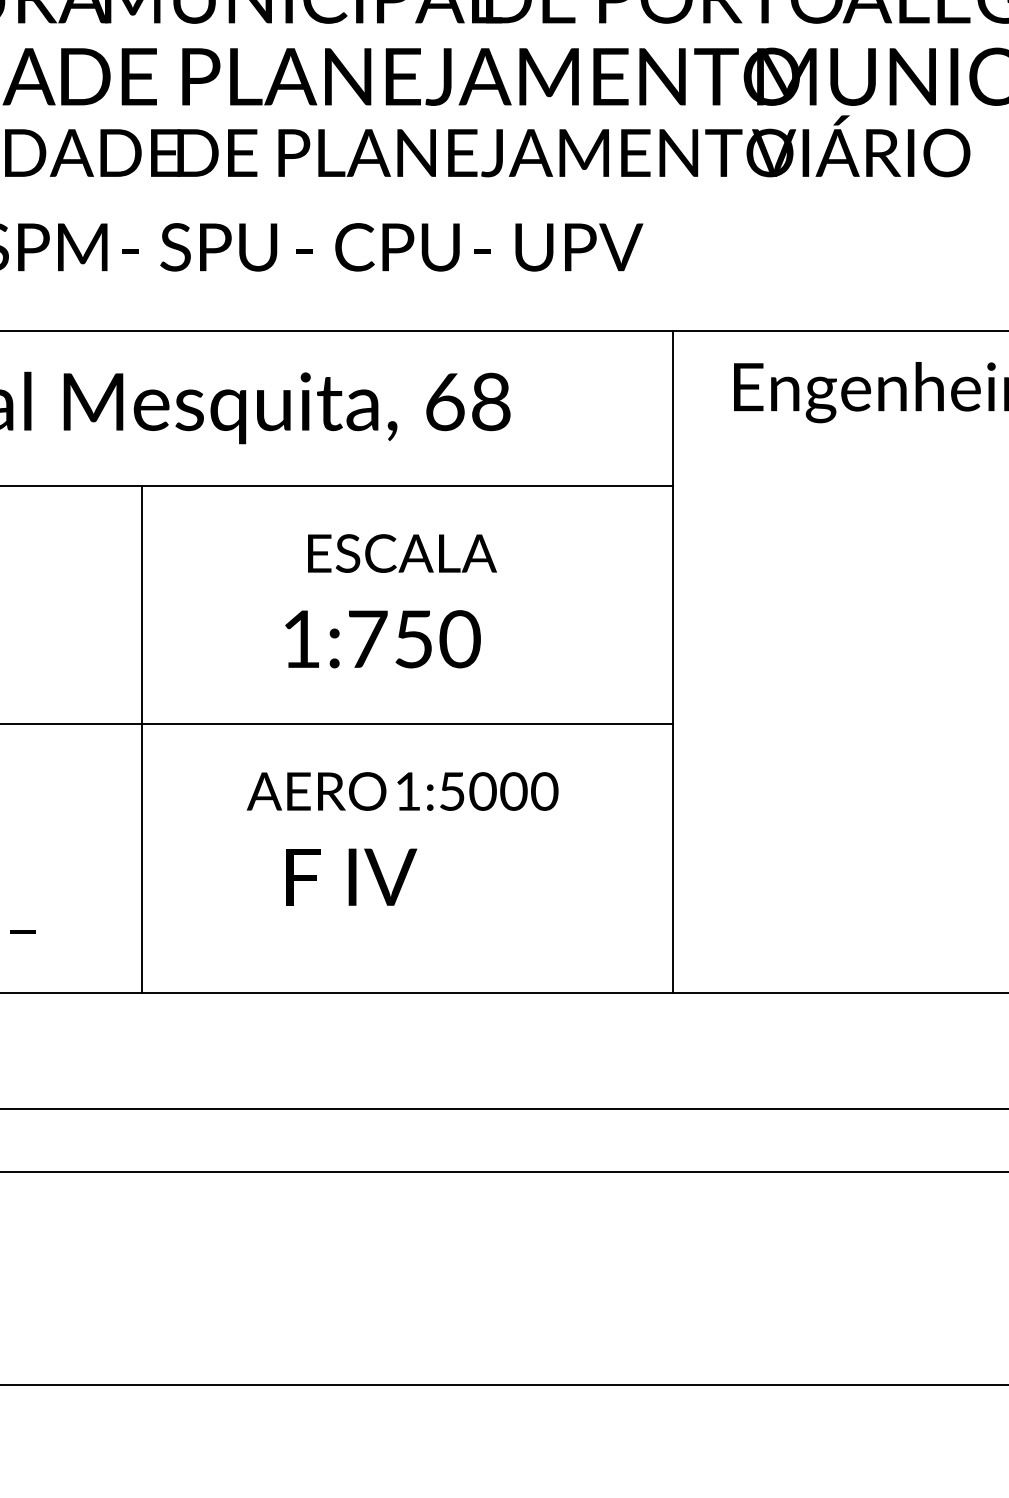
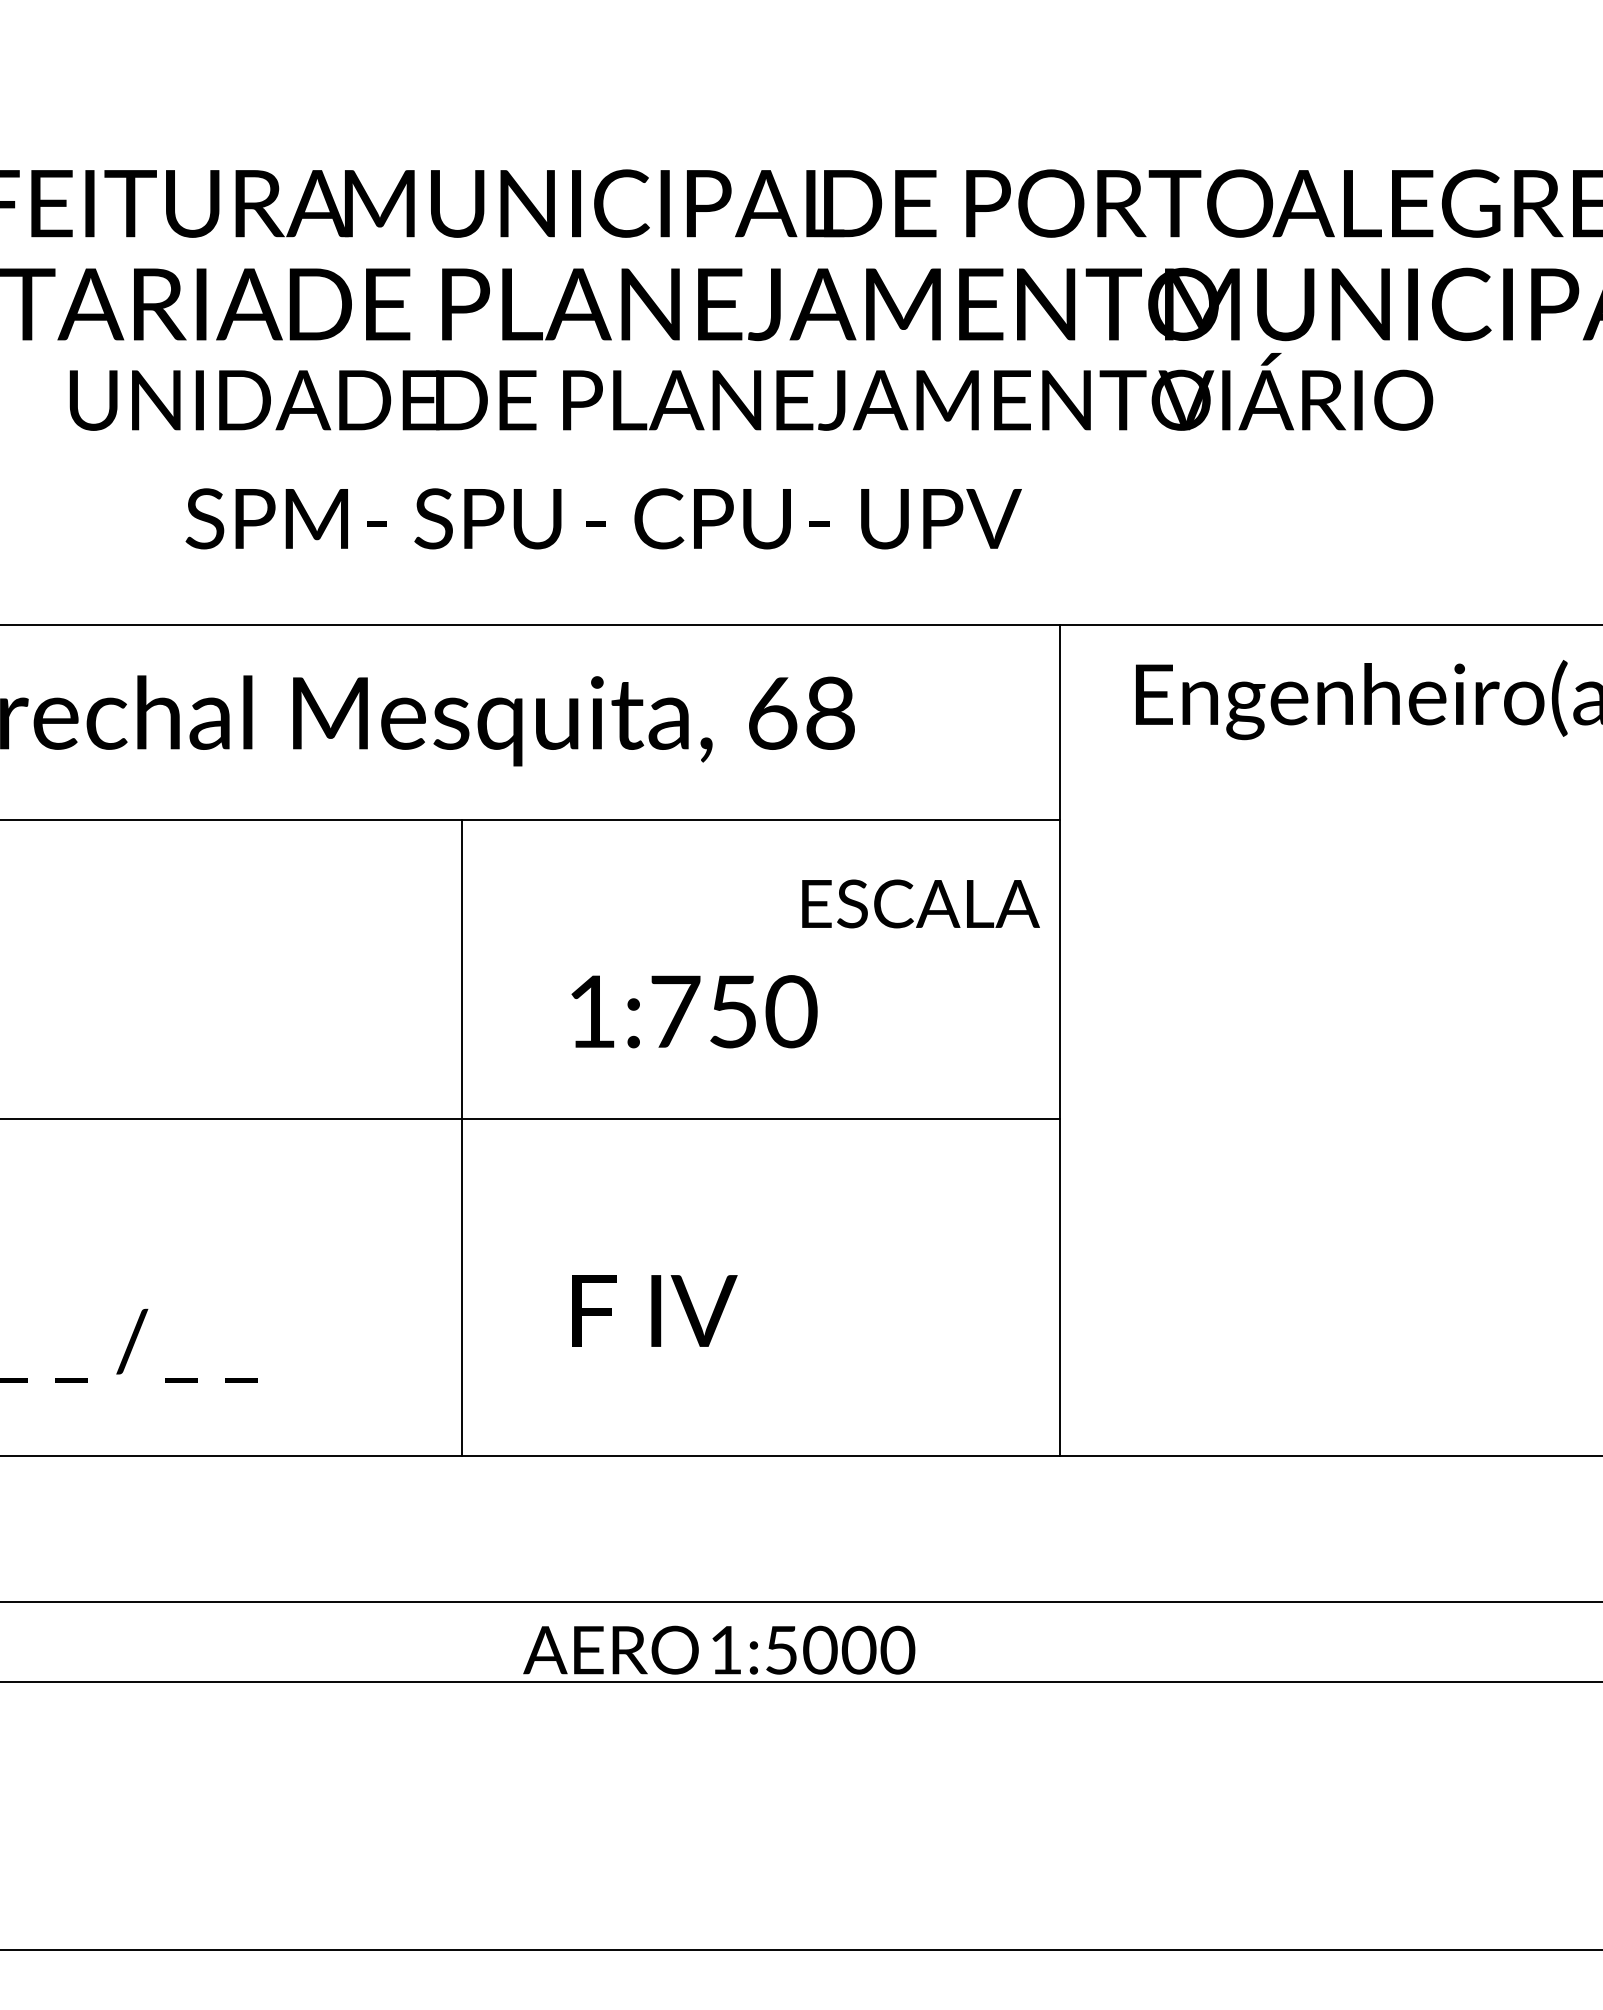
text: (402, 553) -> (920, 903), moved
line: (141, 739) -> (461, 1137), moved
text: (402, 790) -> (719, 1649), moved

